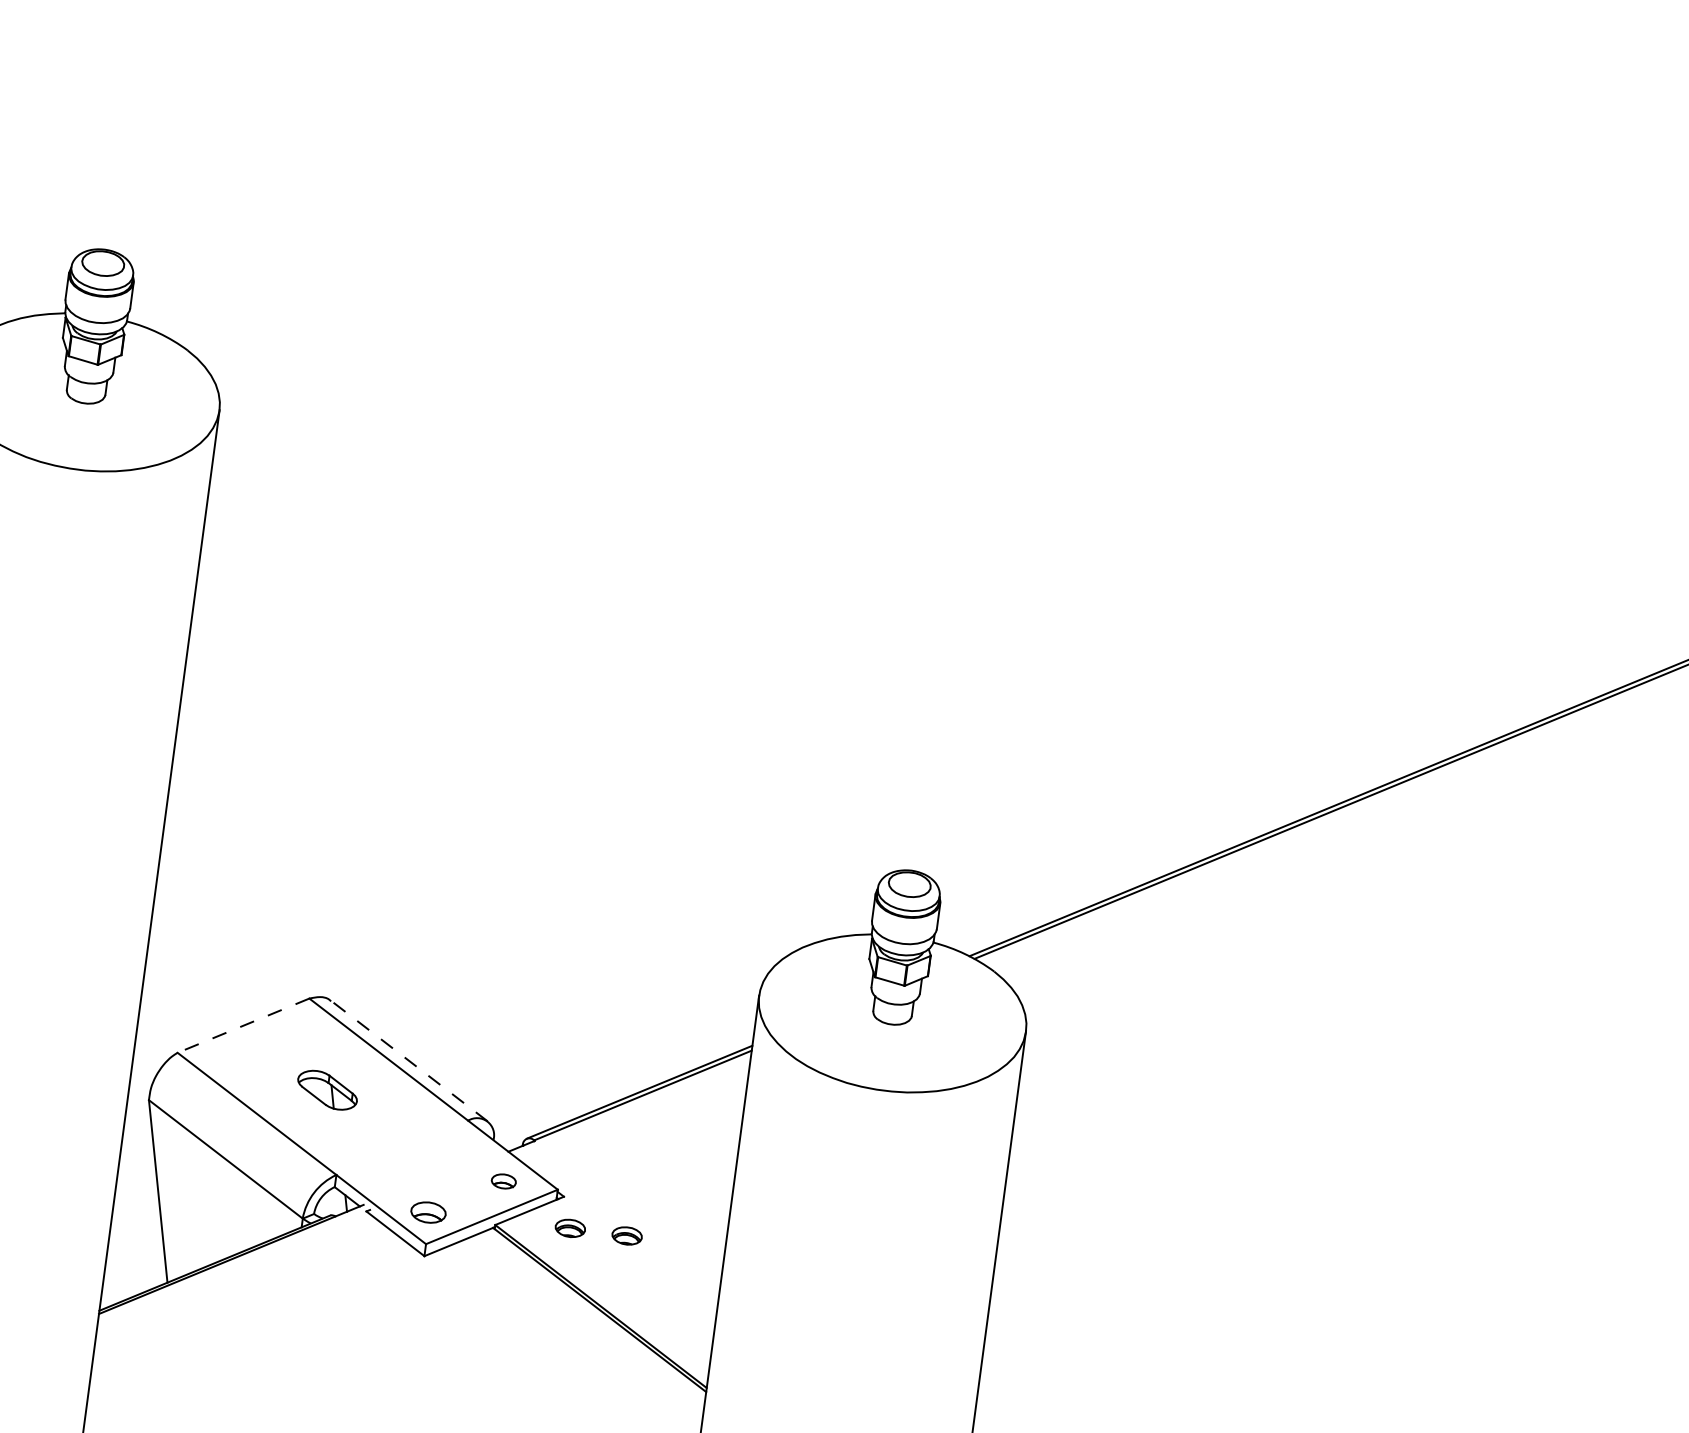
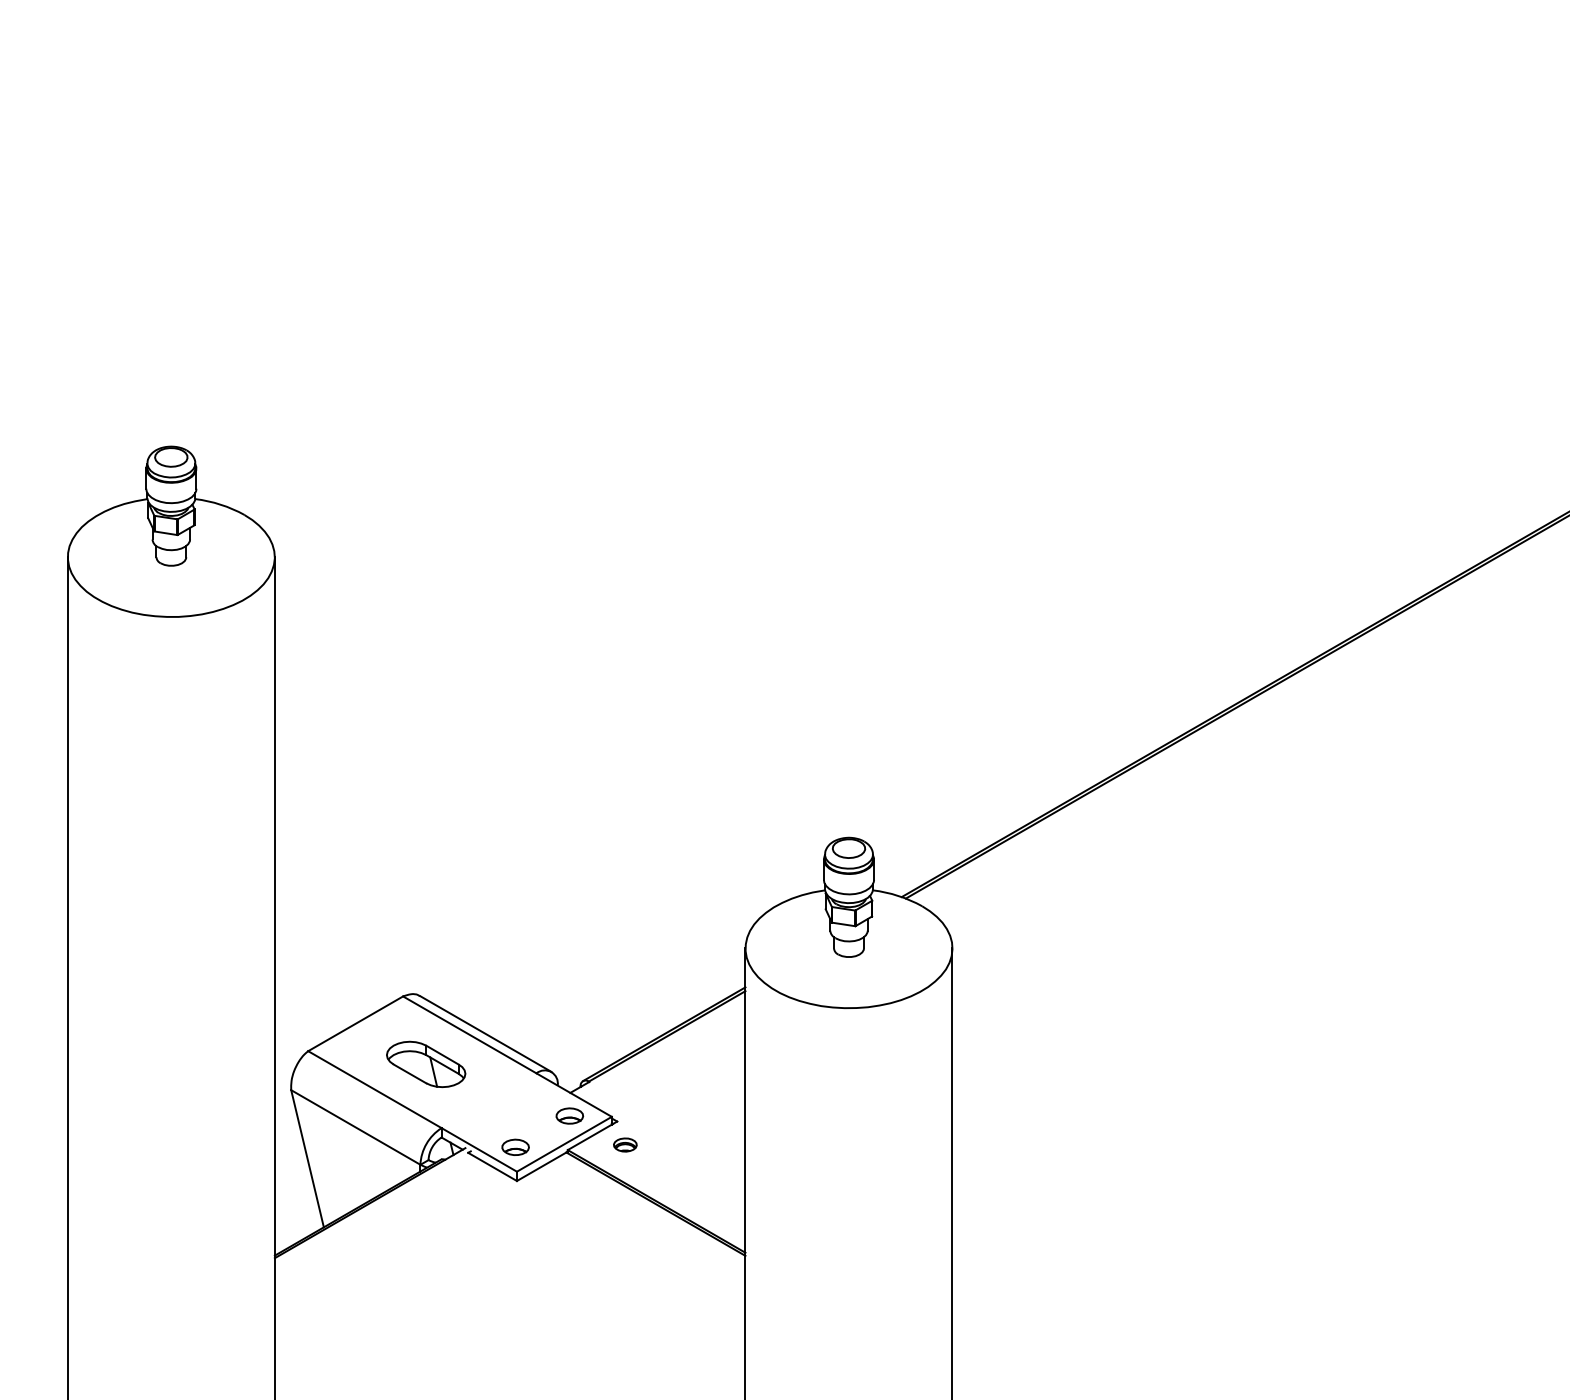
line: (243, 1025) -> (355, 1023), dashed -> solid
line: (409, 1060) -> (485, 1033), dashed -> solid
part: (327, 1090) -> (426, 1064), size x1.67
part: (503, 1180) -> (569, 1115), size x1.43
part: (627, 1235) -> (669, 1144), removed

